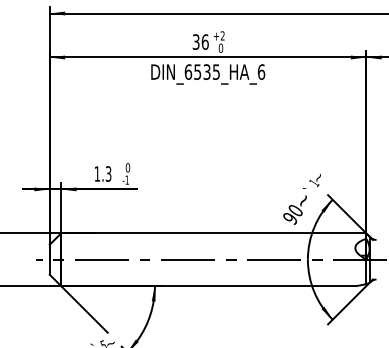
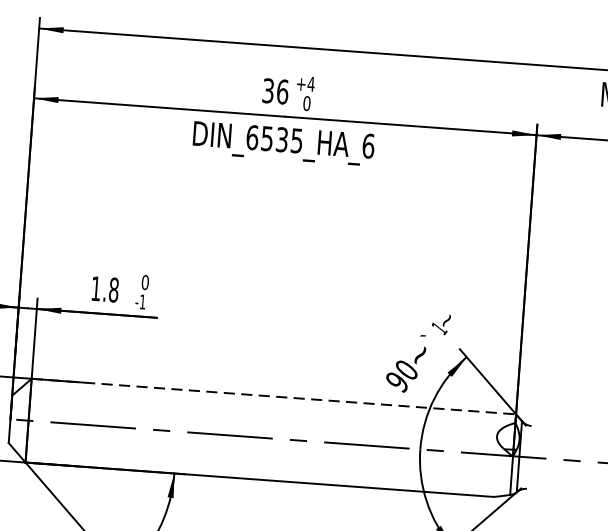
text: (222, 35) -> (310, 83), +2 -> +4
text: (108, 173) -> (113, 289), 1.3 -> 1.8
line: (213, 233) -> (273, 396), solid -> dashed

